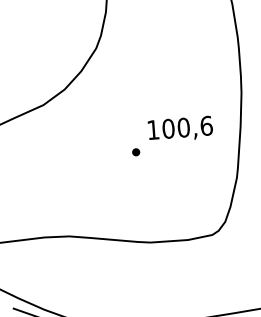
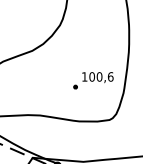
part: (171, 135) -> (93, 80), moved

